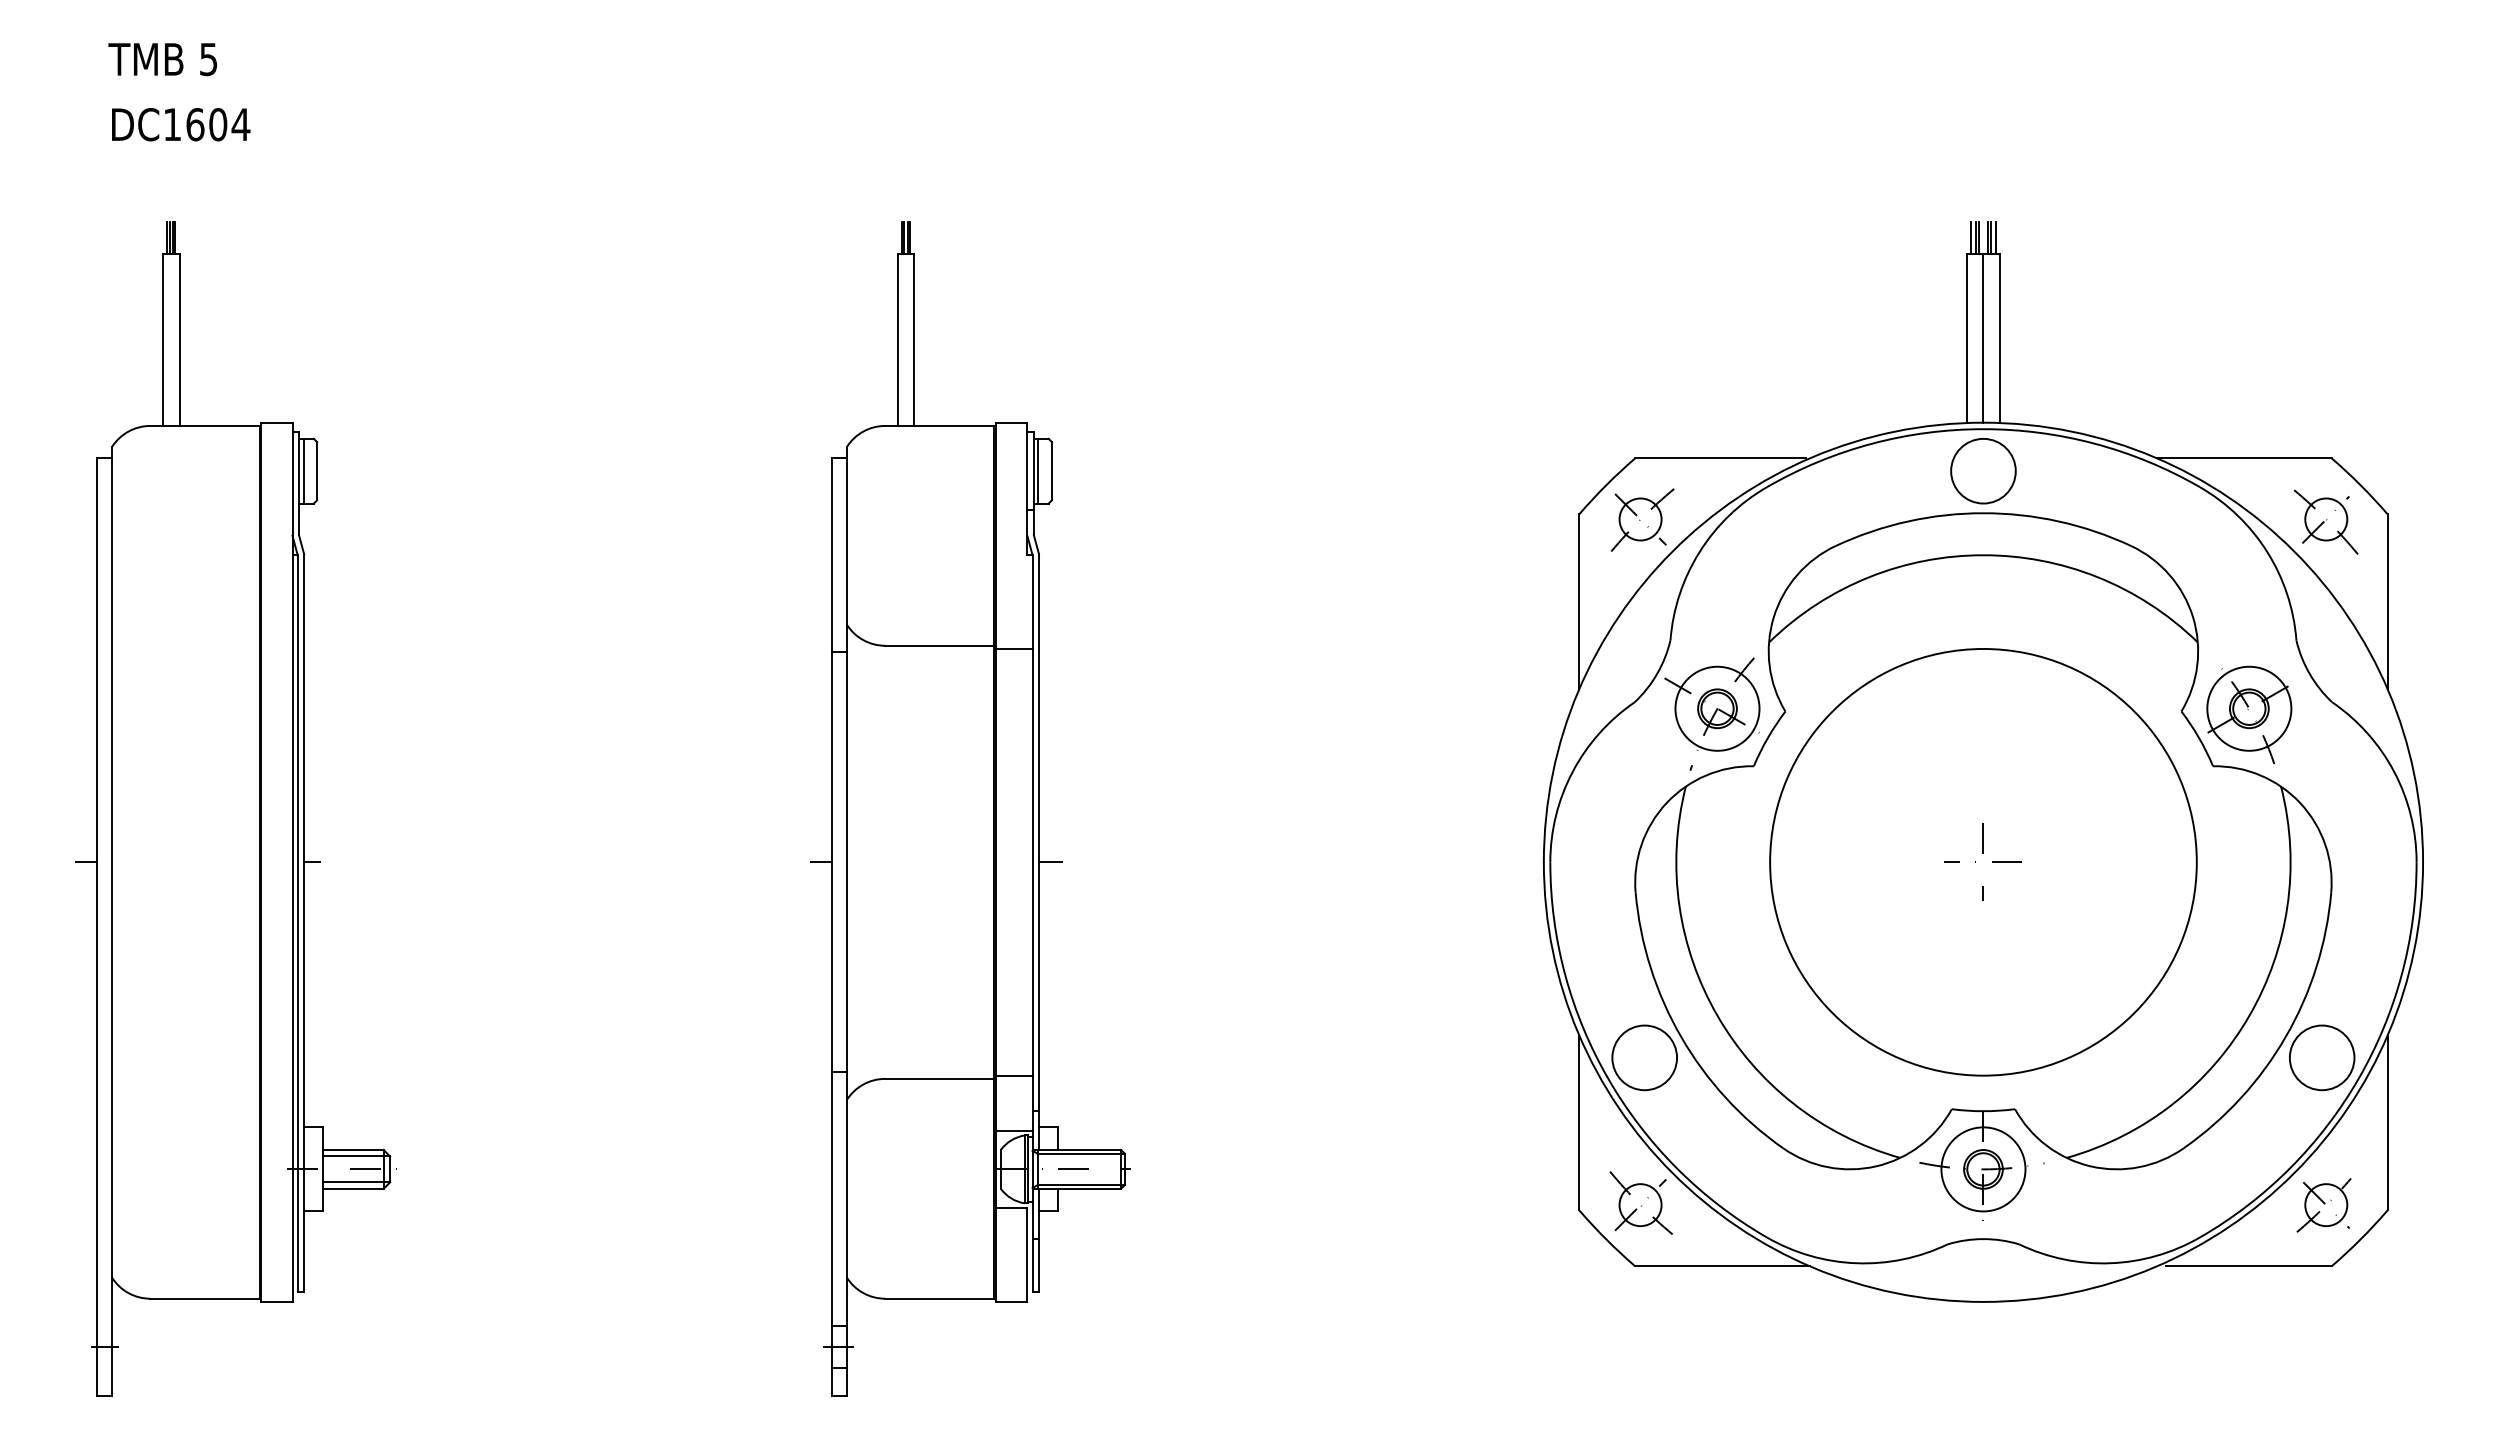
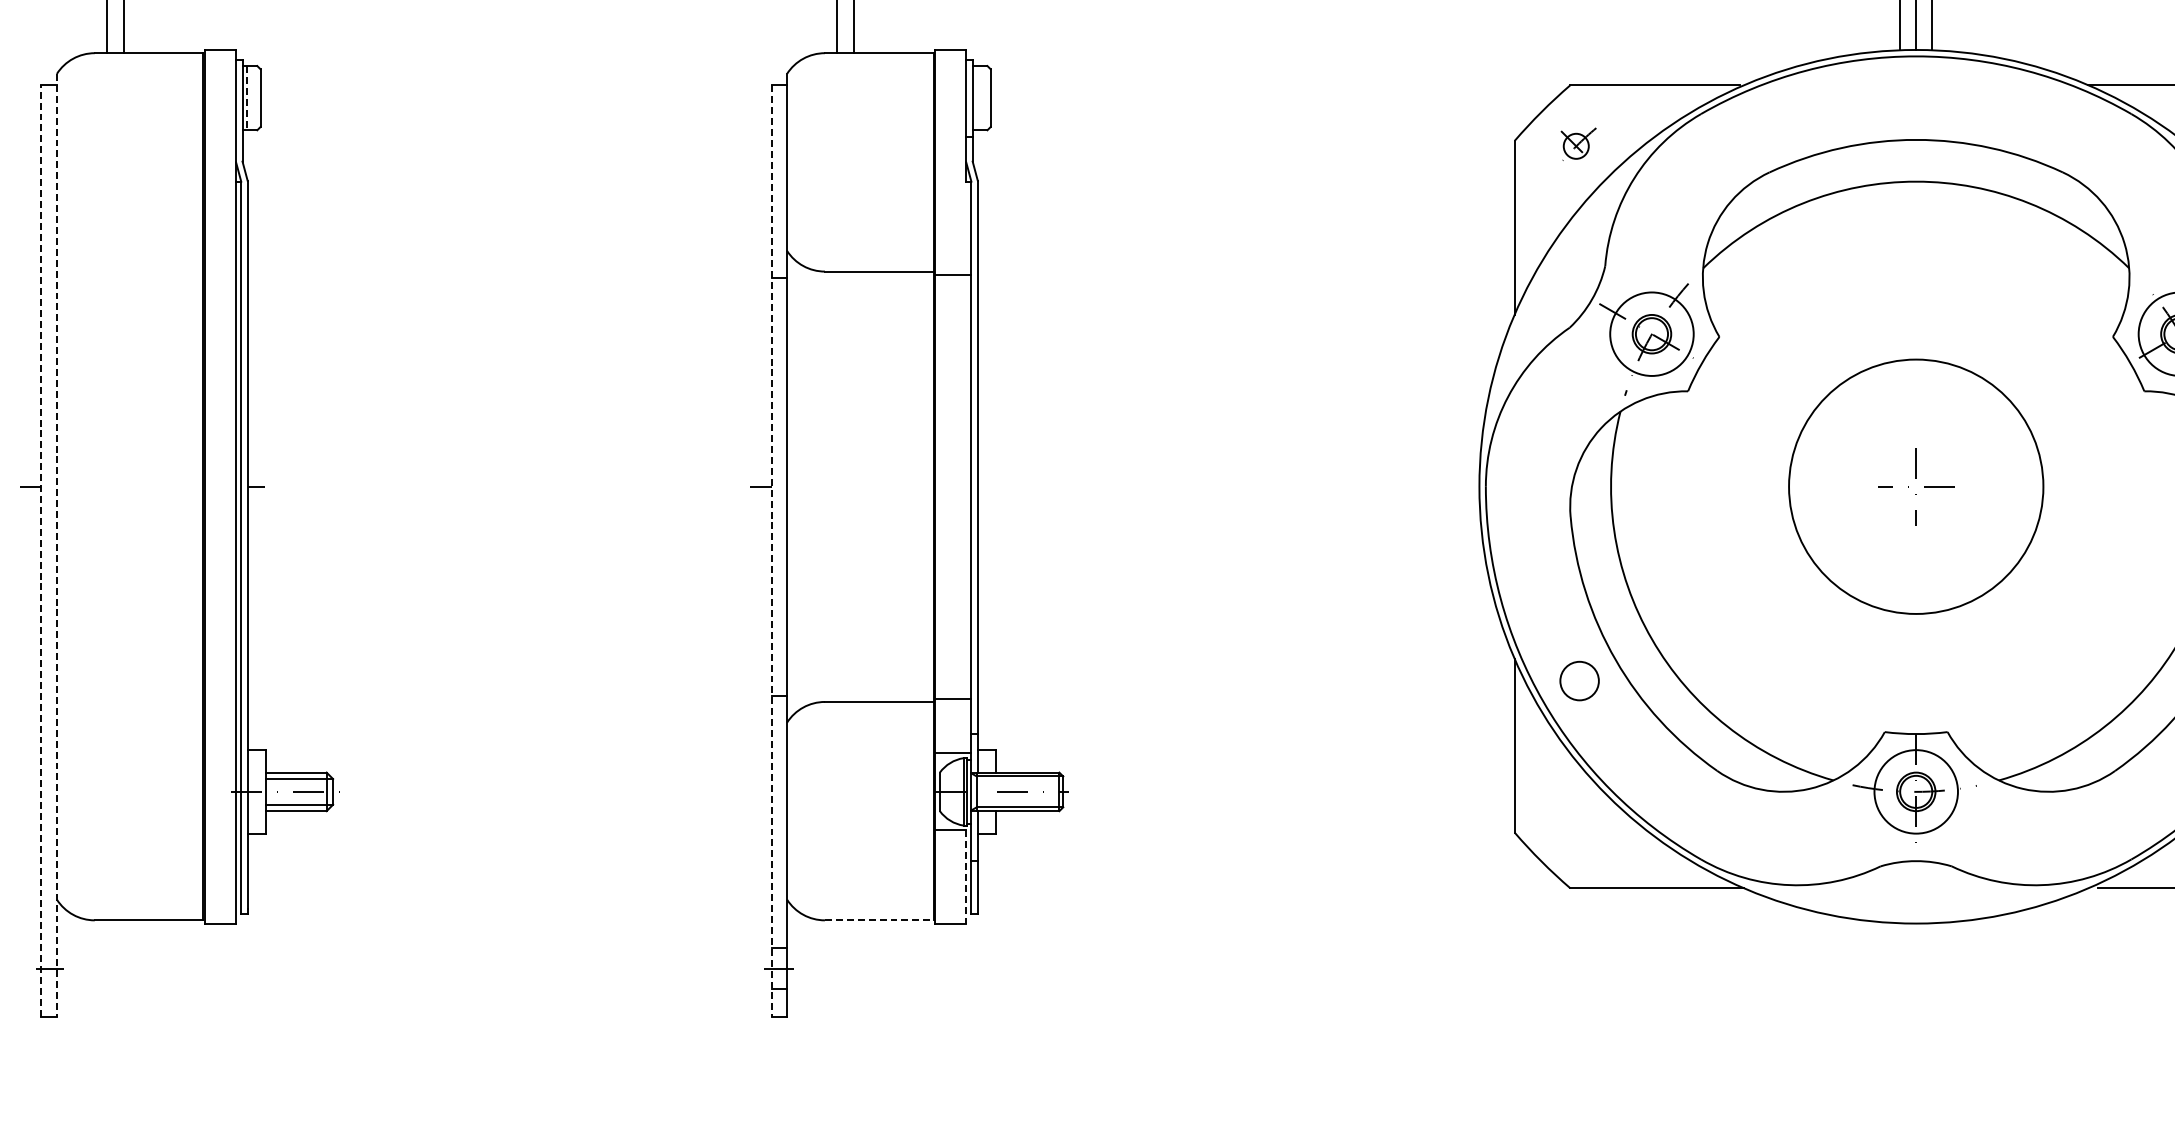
line: (1038, 470) -> (977, 97), removed
line: (303, 471) -> (247, 98), solid -> dashed
circle: (1983, 471) -> (1916, 98), removed
part: (1642, 519) -> (1577, 146), size x0.6
circle: (1983, 861) -> (1916, 485), size x0.6
line: (1051, 862) -> (990, 486), removed
line: (112, 921) -> (57, 545), solid -> dashed
line: (96, 926) -> (41, 550), solid -> dashed
line: (831, 926) -> (771, 550), solid -> dashed
circle: (1644, 1057) -> (1579, 680), size x0.6
part: (1640, 1202) -> (1575, 824), removed
line: (1027, 1255) -> (966, 877), solid -> dashed
line: (939, 1298) -> (878, 920), solid -> dashed

